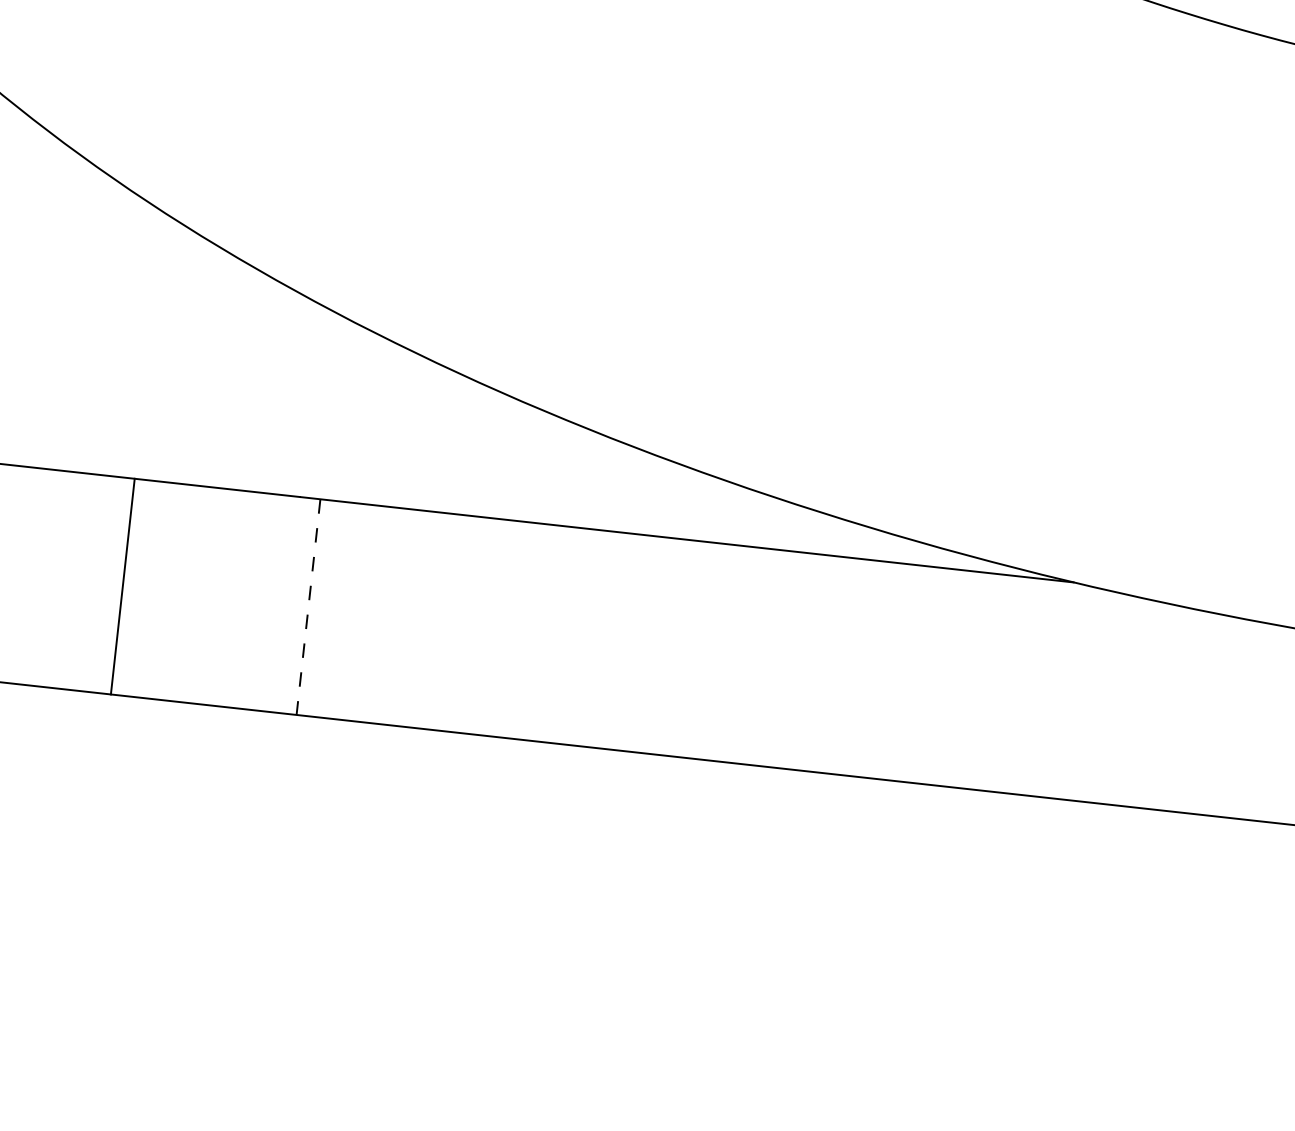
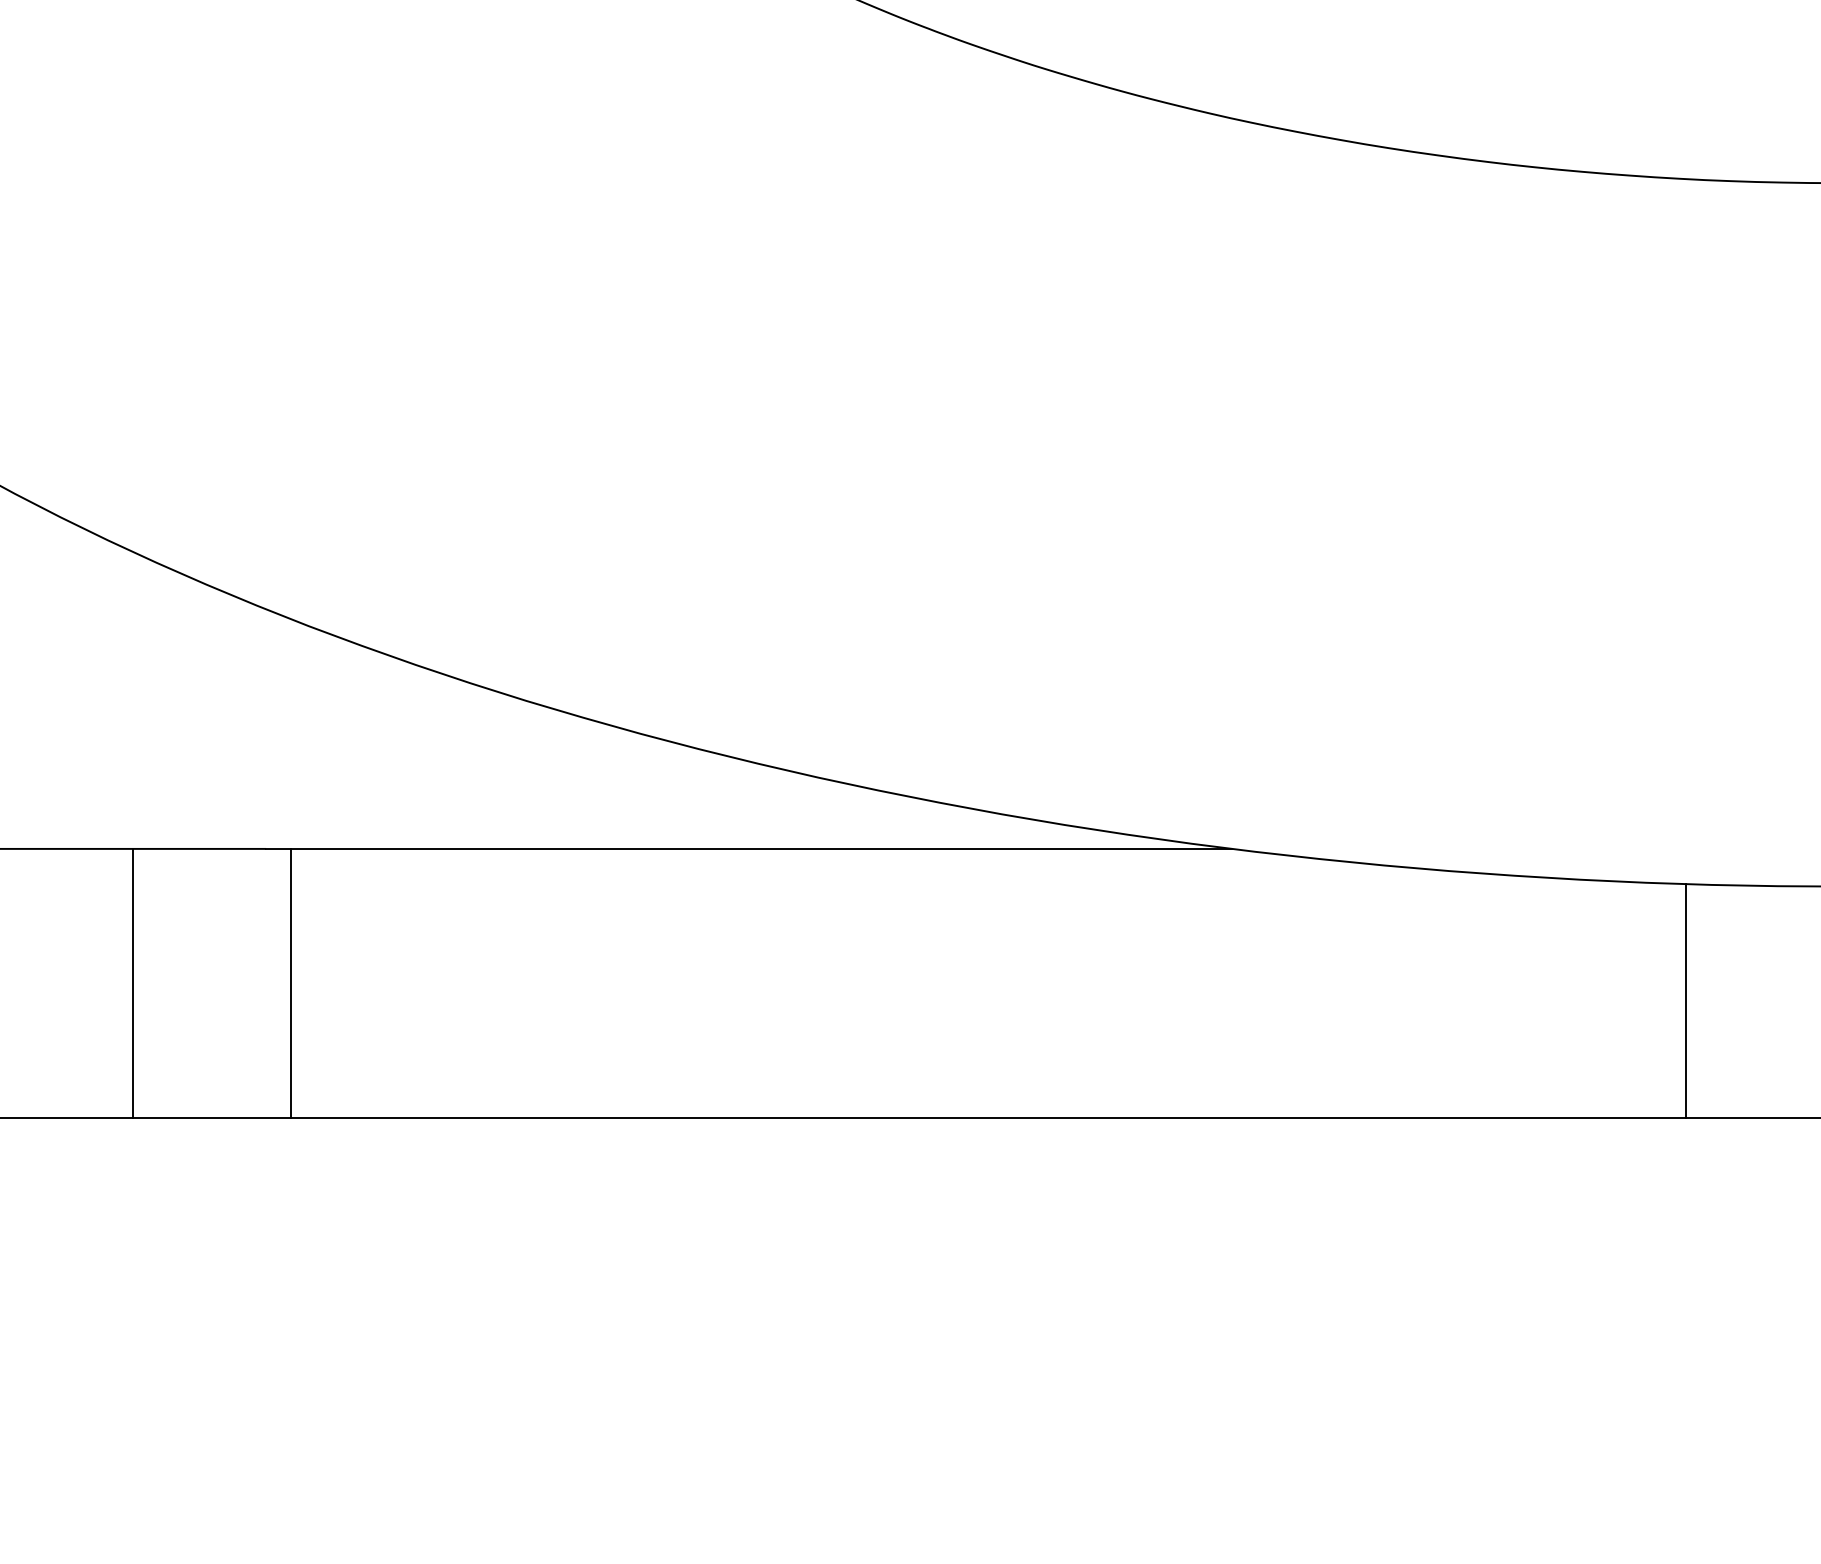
line: (122, 586) -> (132, 983), moved
line: (308, 606) -> (290, 983), dashed -> solid

